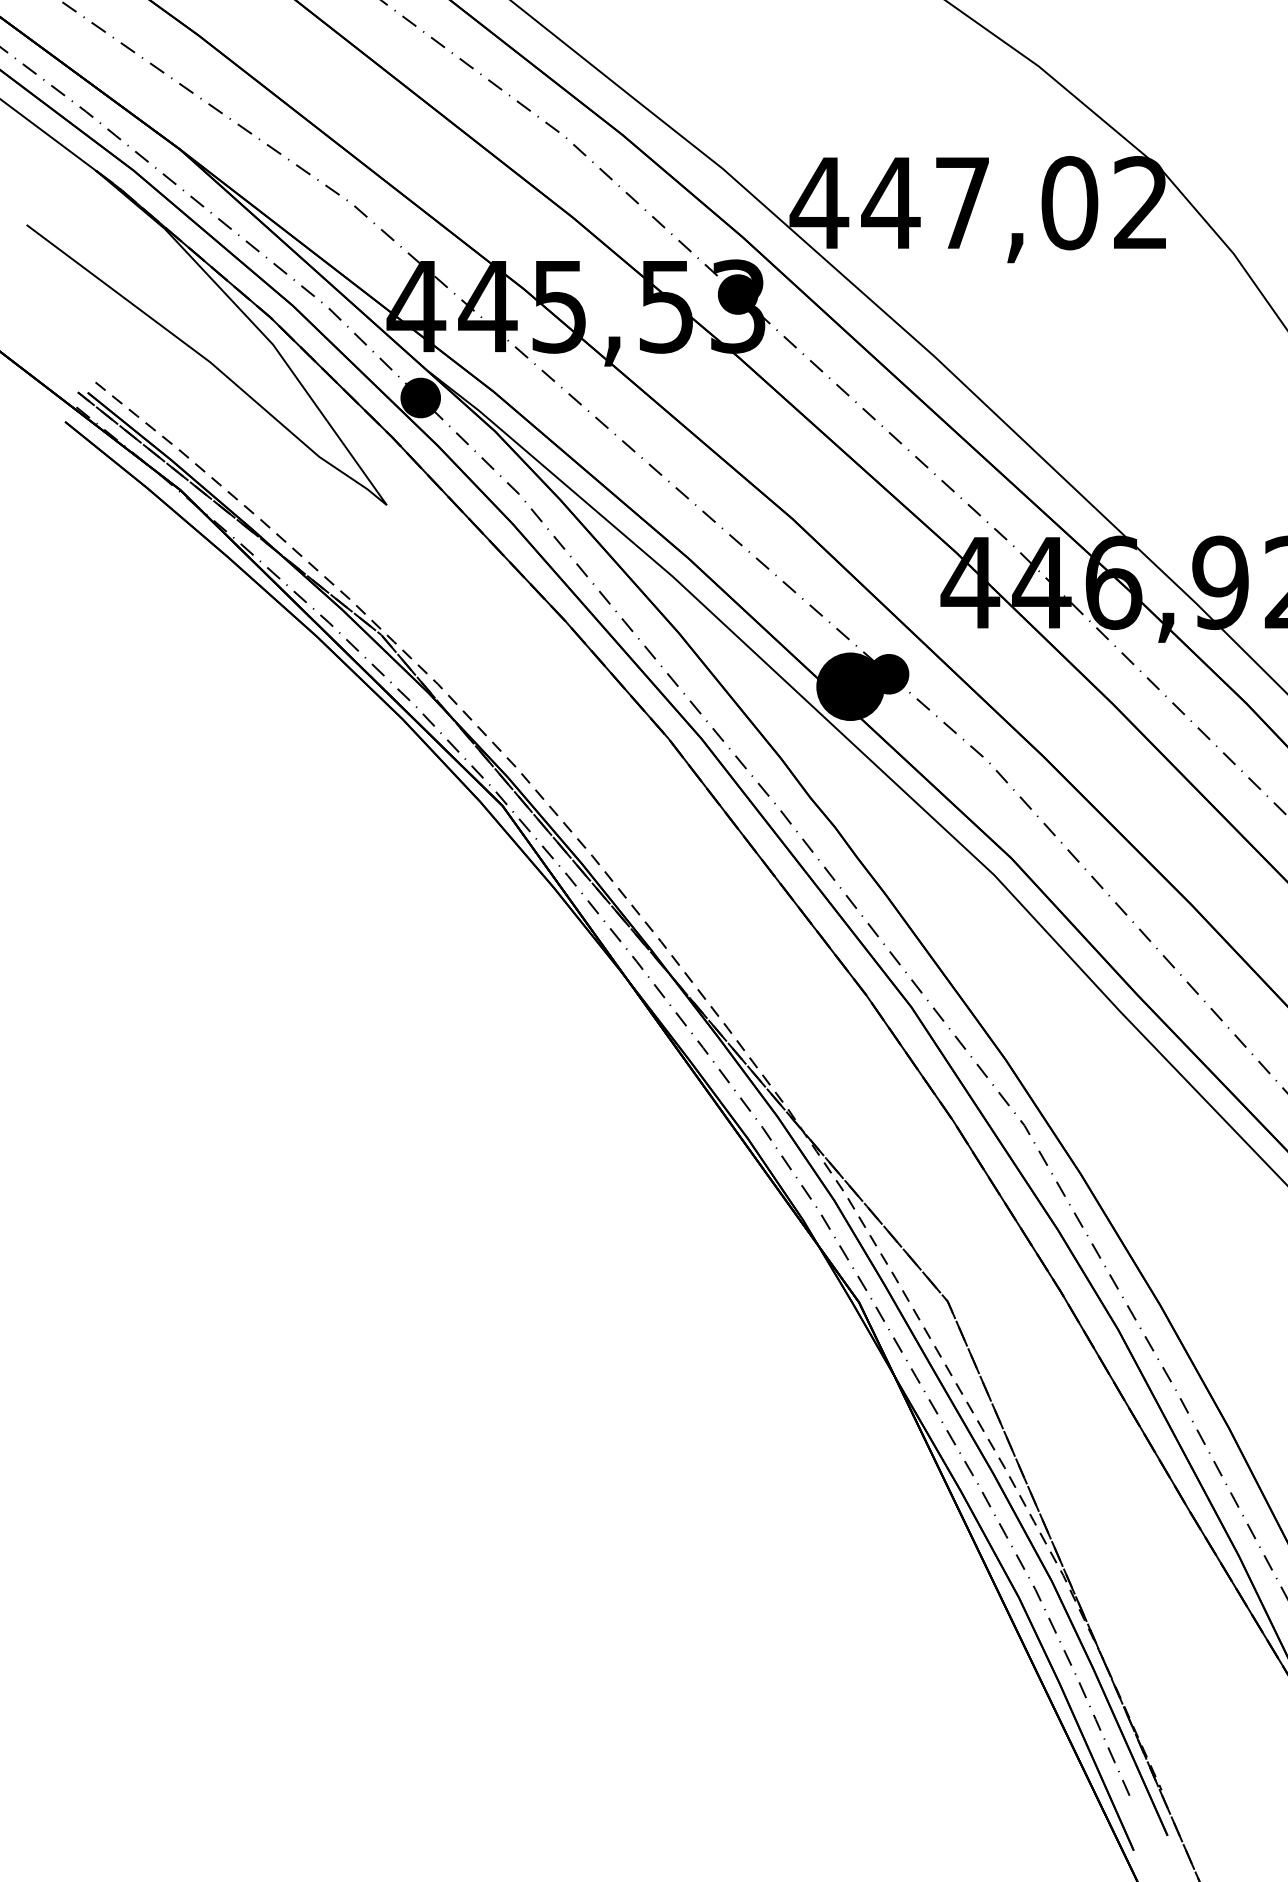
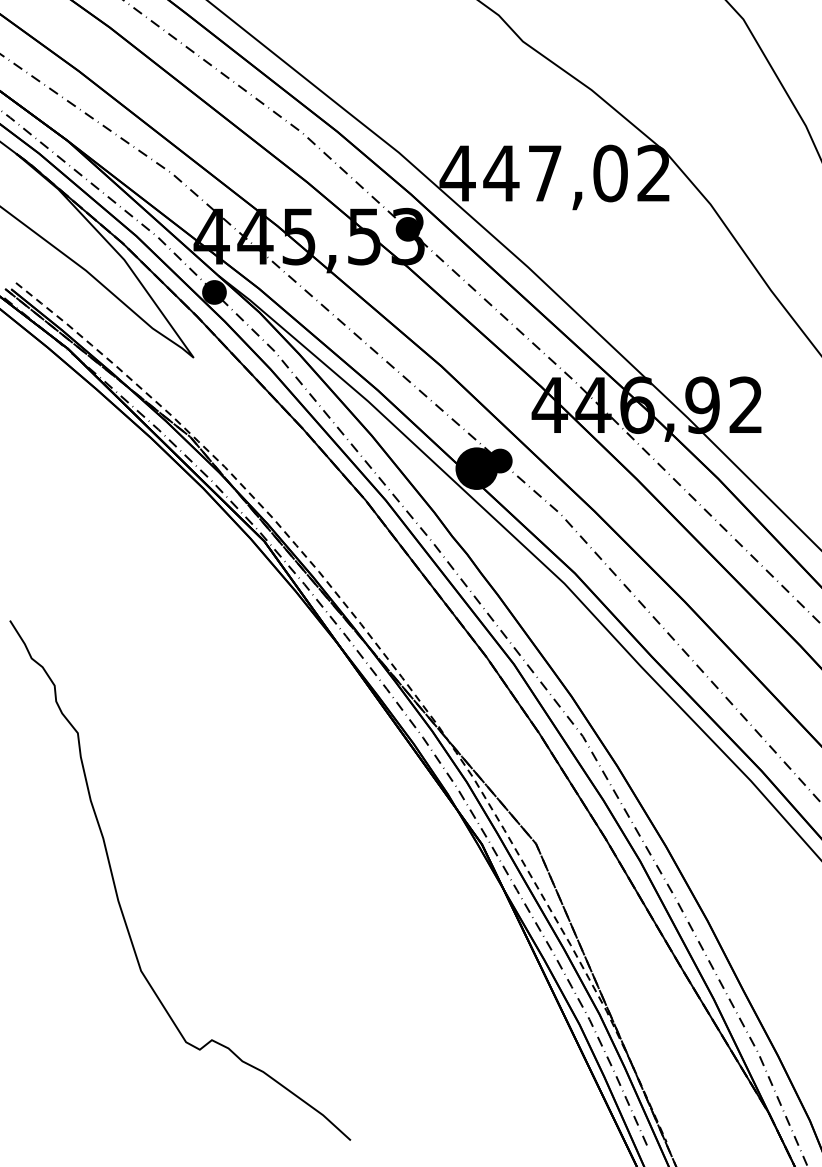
curve: (263, 1387) -> (118, 896), added

